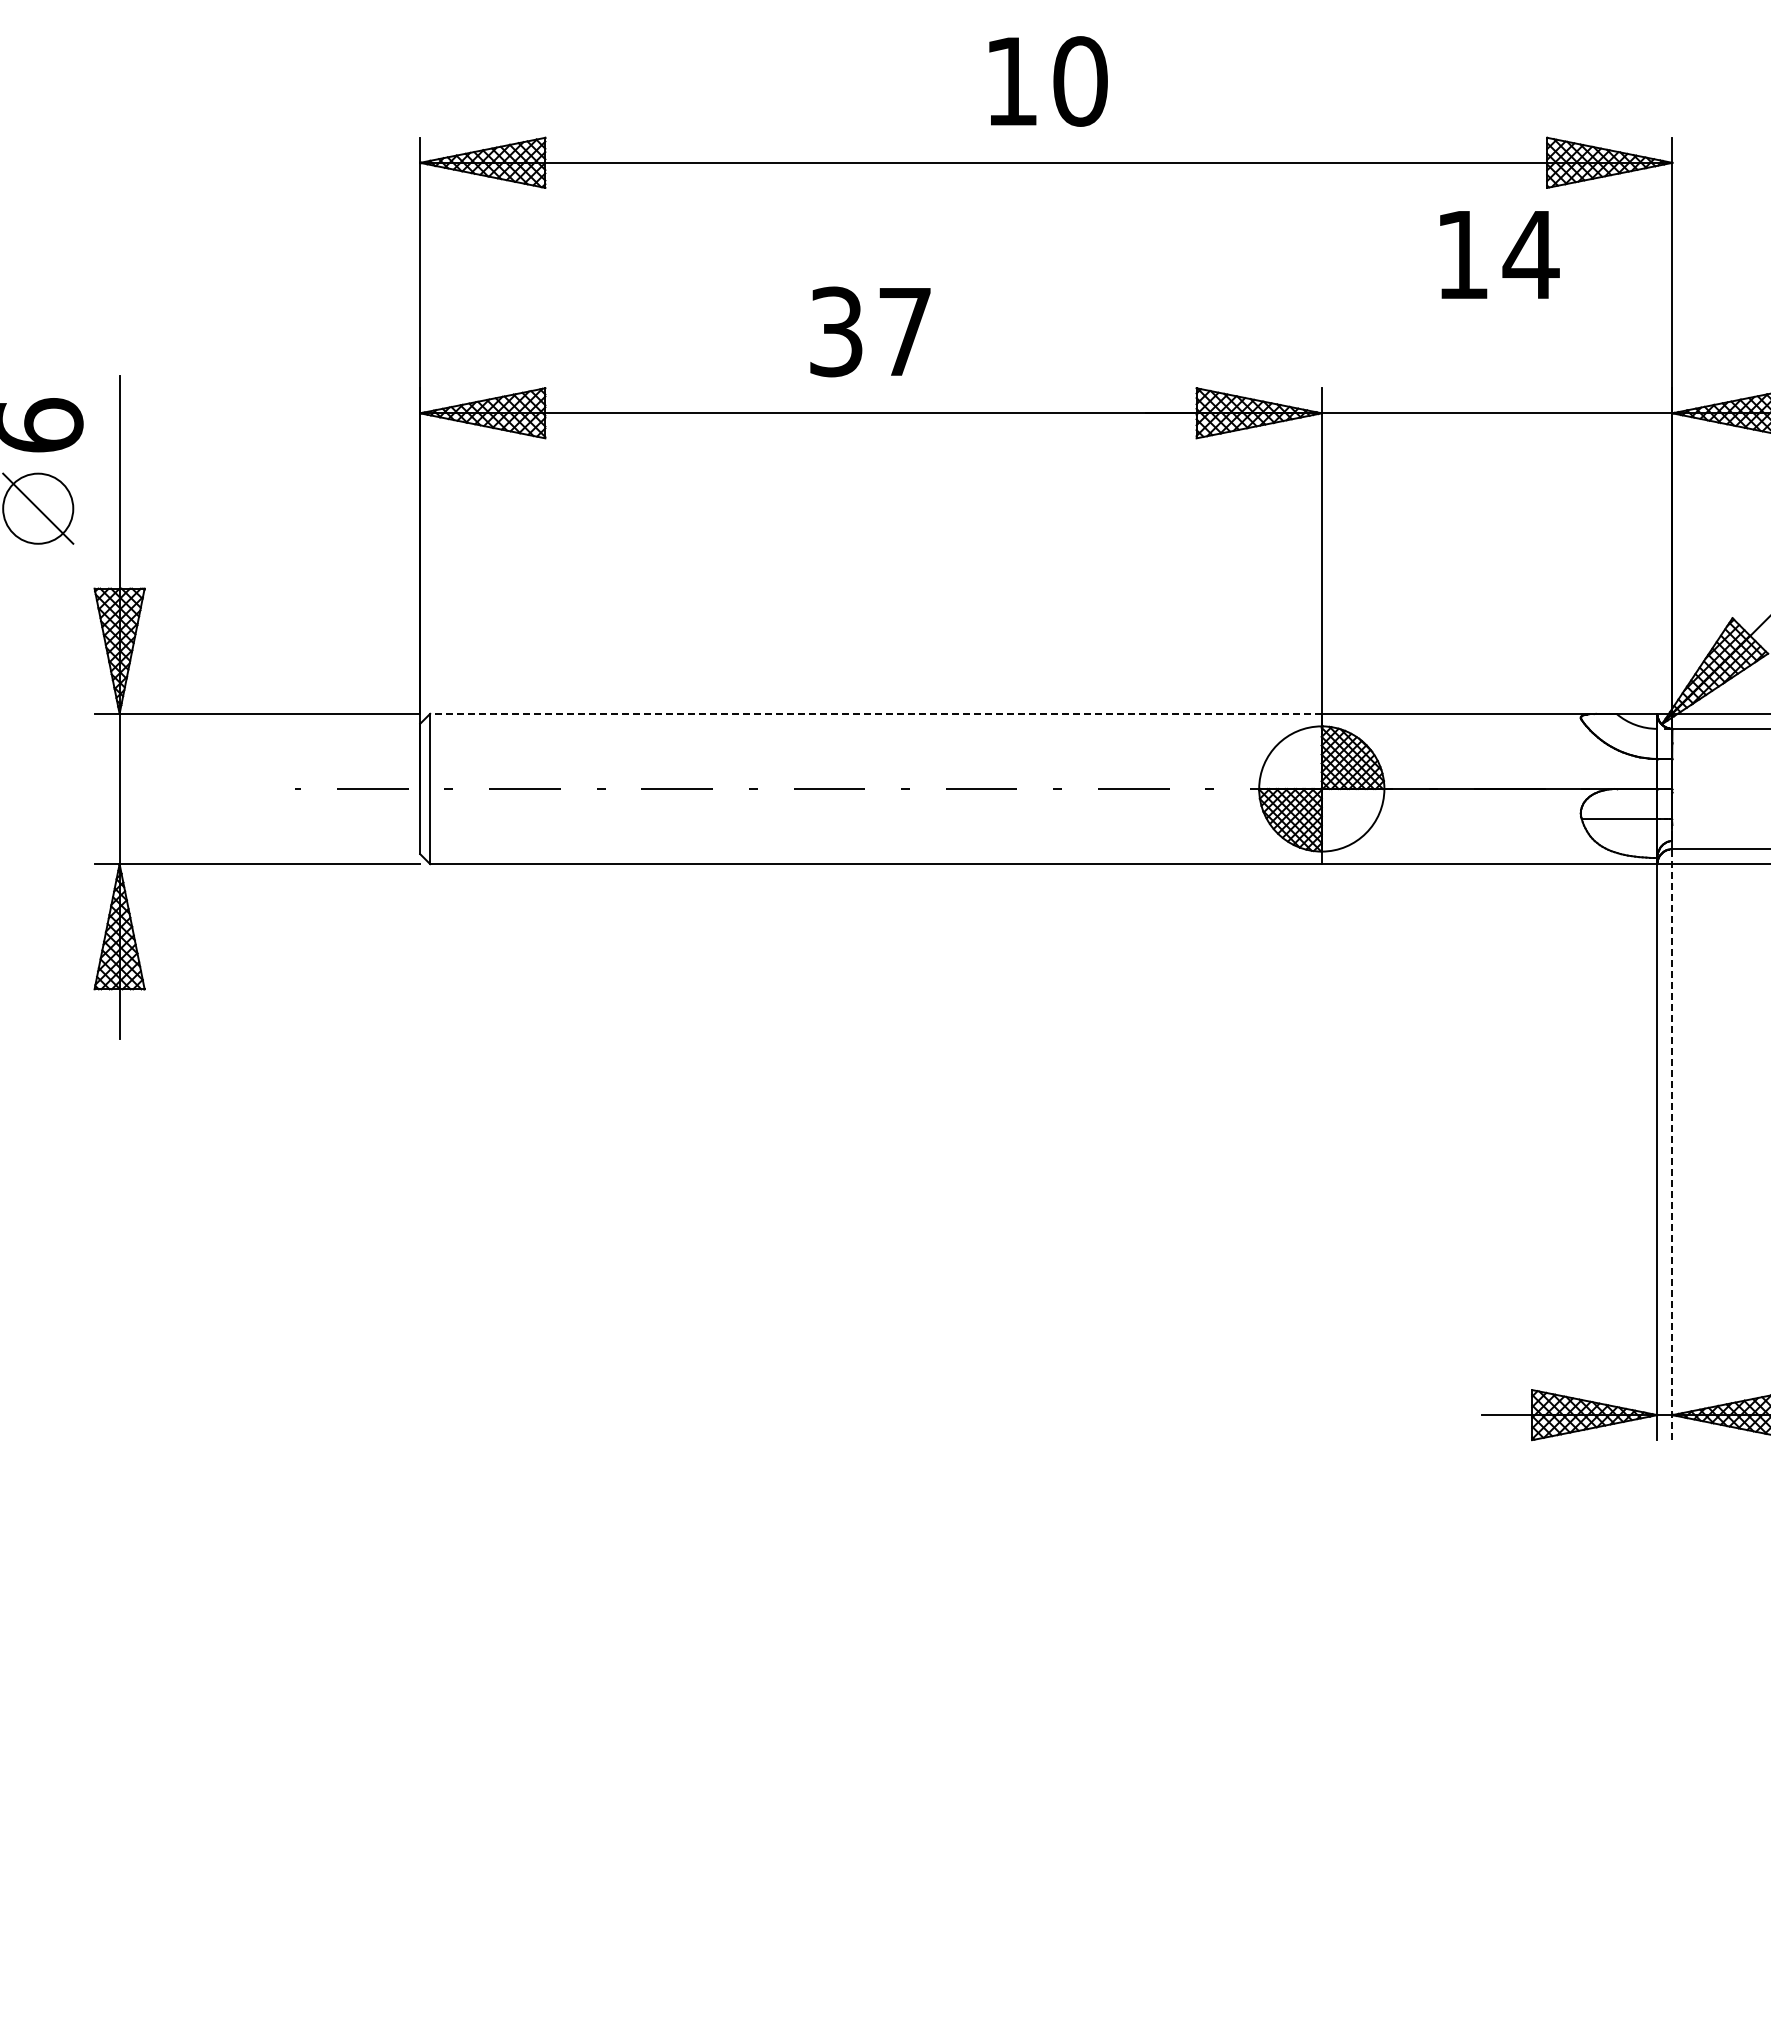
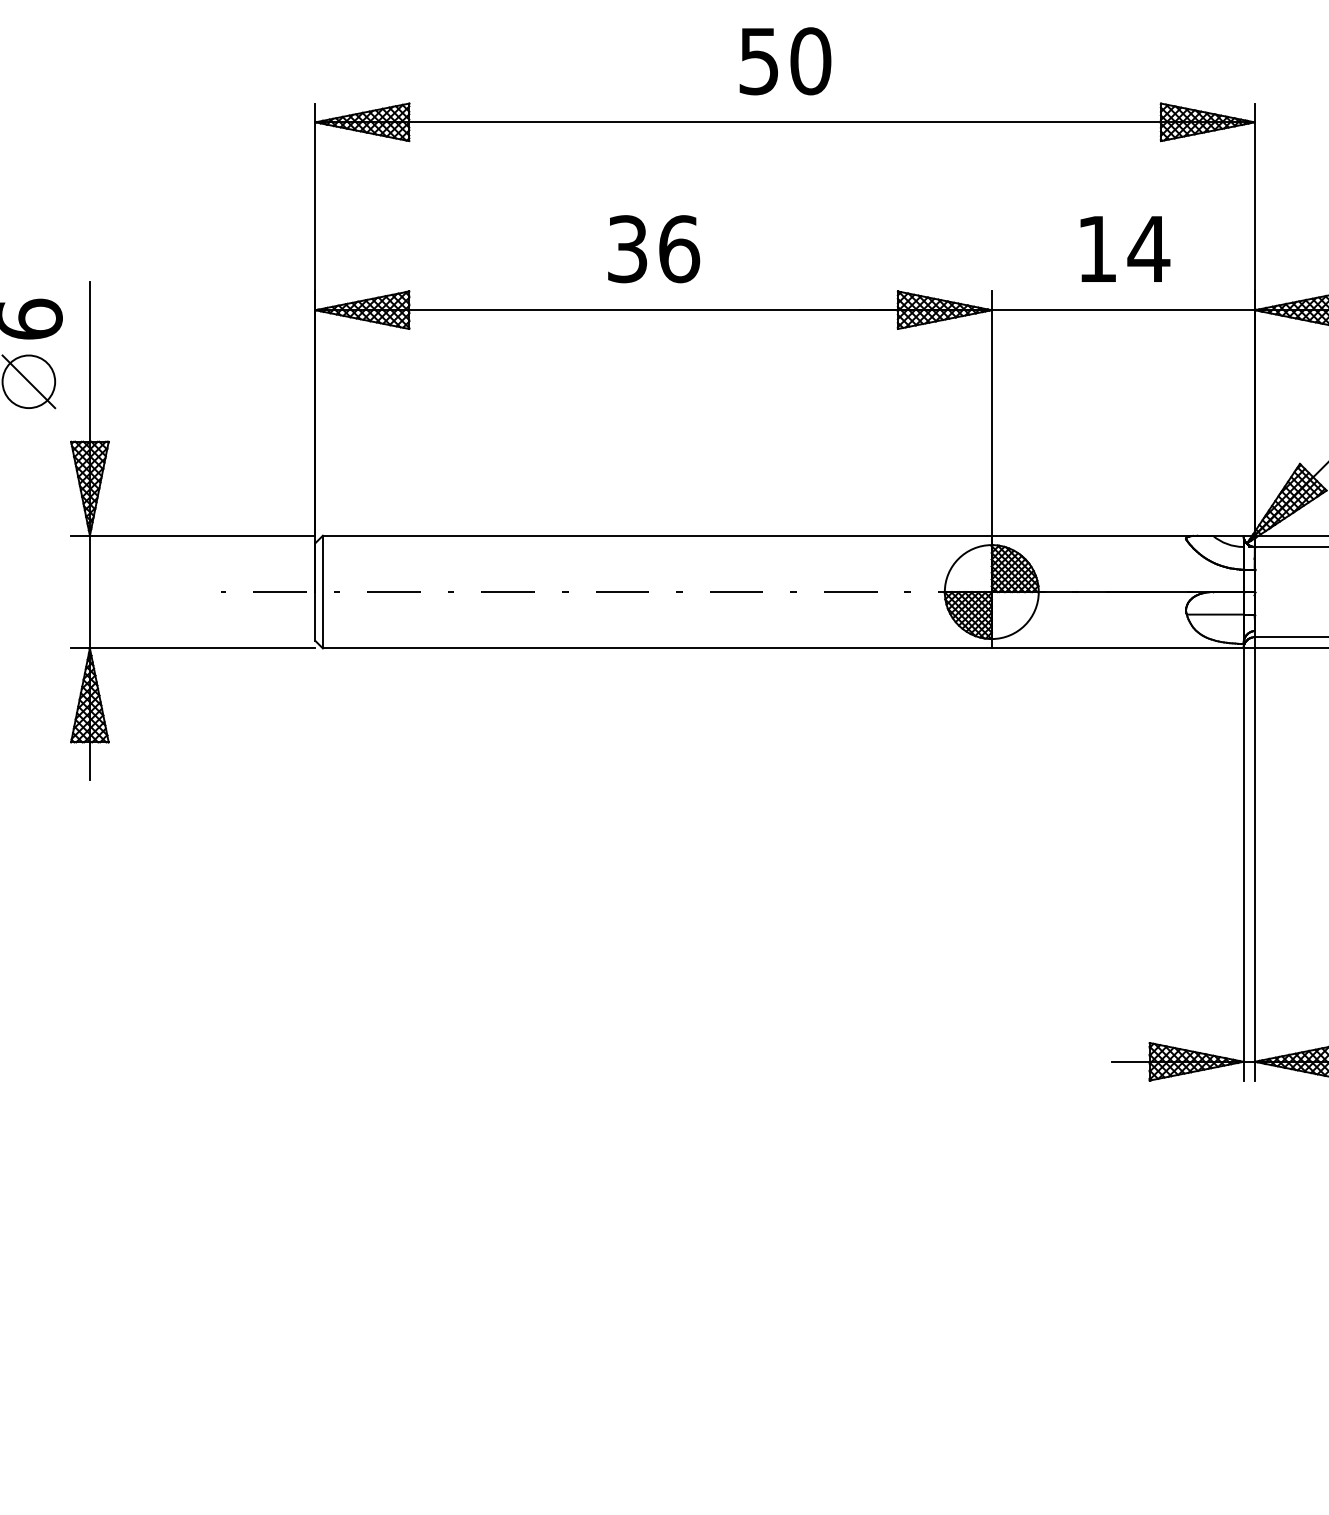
text: (1010, 81) -> (758, 61), 10 -> 50
text: (1499, 254) -> (1125, 248), moved
text: (905, 331) -> (679, 248), 37 -> 36
line: (875, 713) -> (656, 535), dashed -> solid
line: (1672, 1144) -> (1254, 858), dashed -> solid

